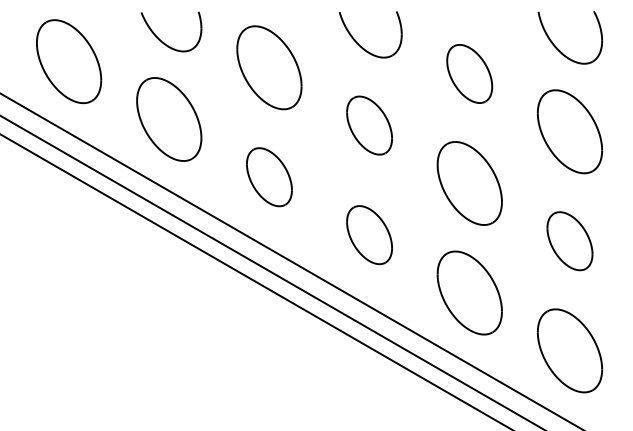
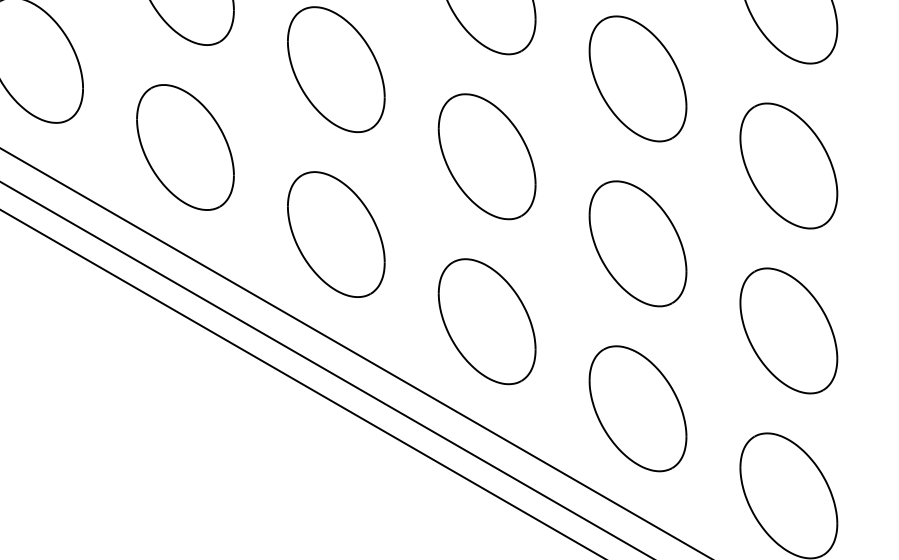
part: (469, 73) -> (637, 78), size x1.43
part: (369, 125) -> (486, 156), size x1.43
part: (269, 176) -> (336, 233), size x1.43
part: (369, 234) -> (486, 320), size x1.43
part: (569, 240) -> (788, 329), size x1.43

